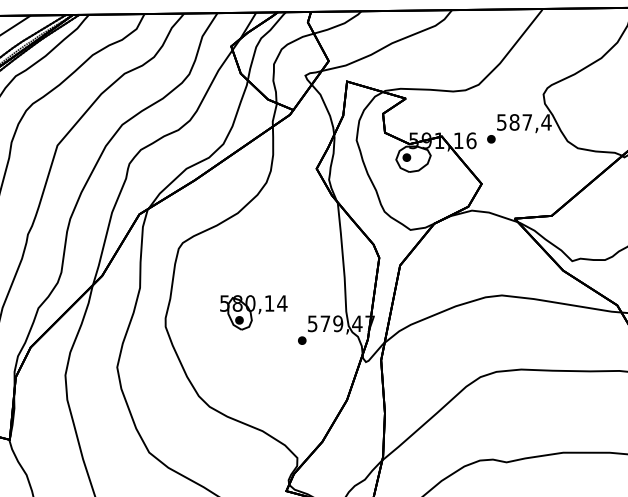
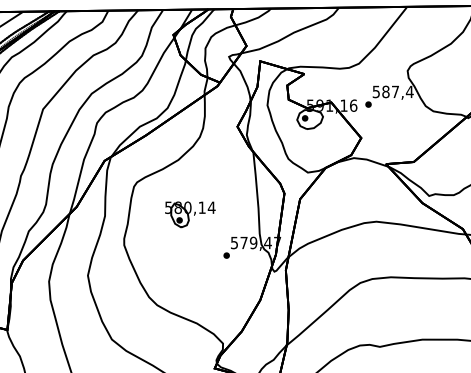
part: (253, 312) -> (190, 214), moved

